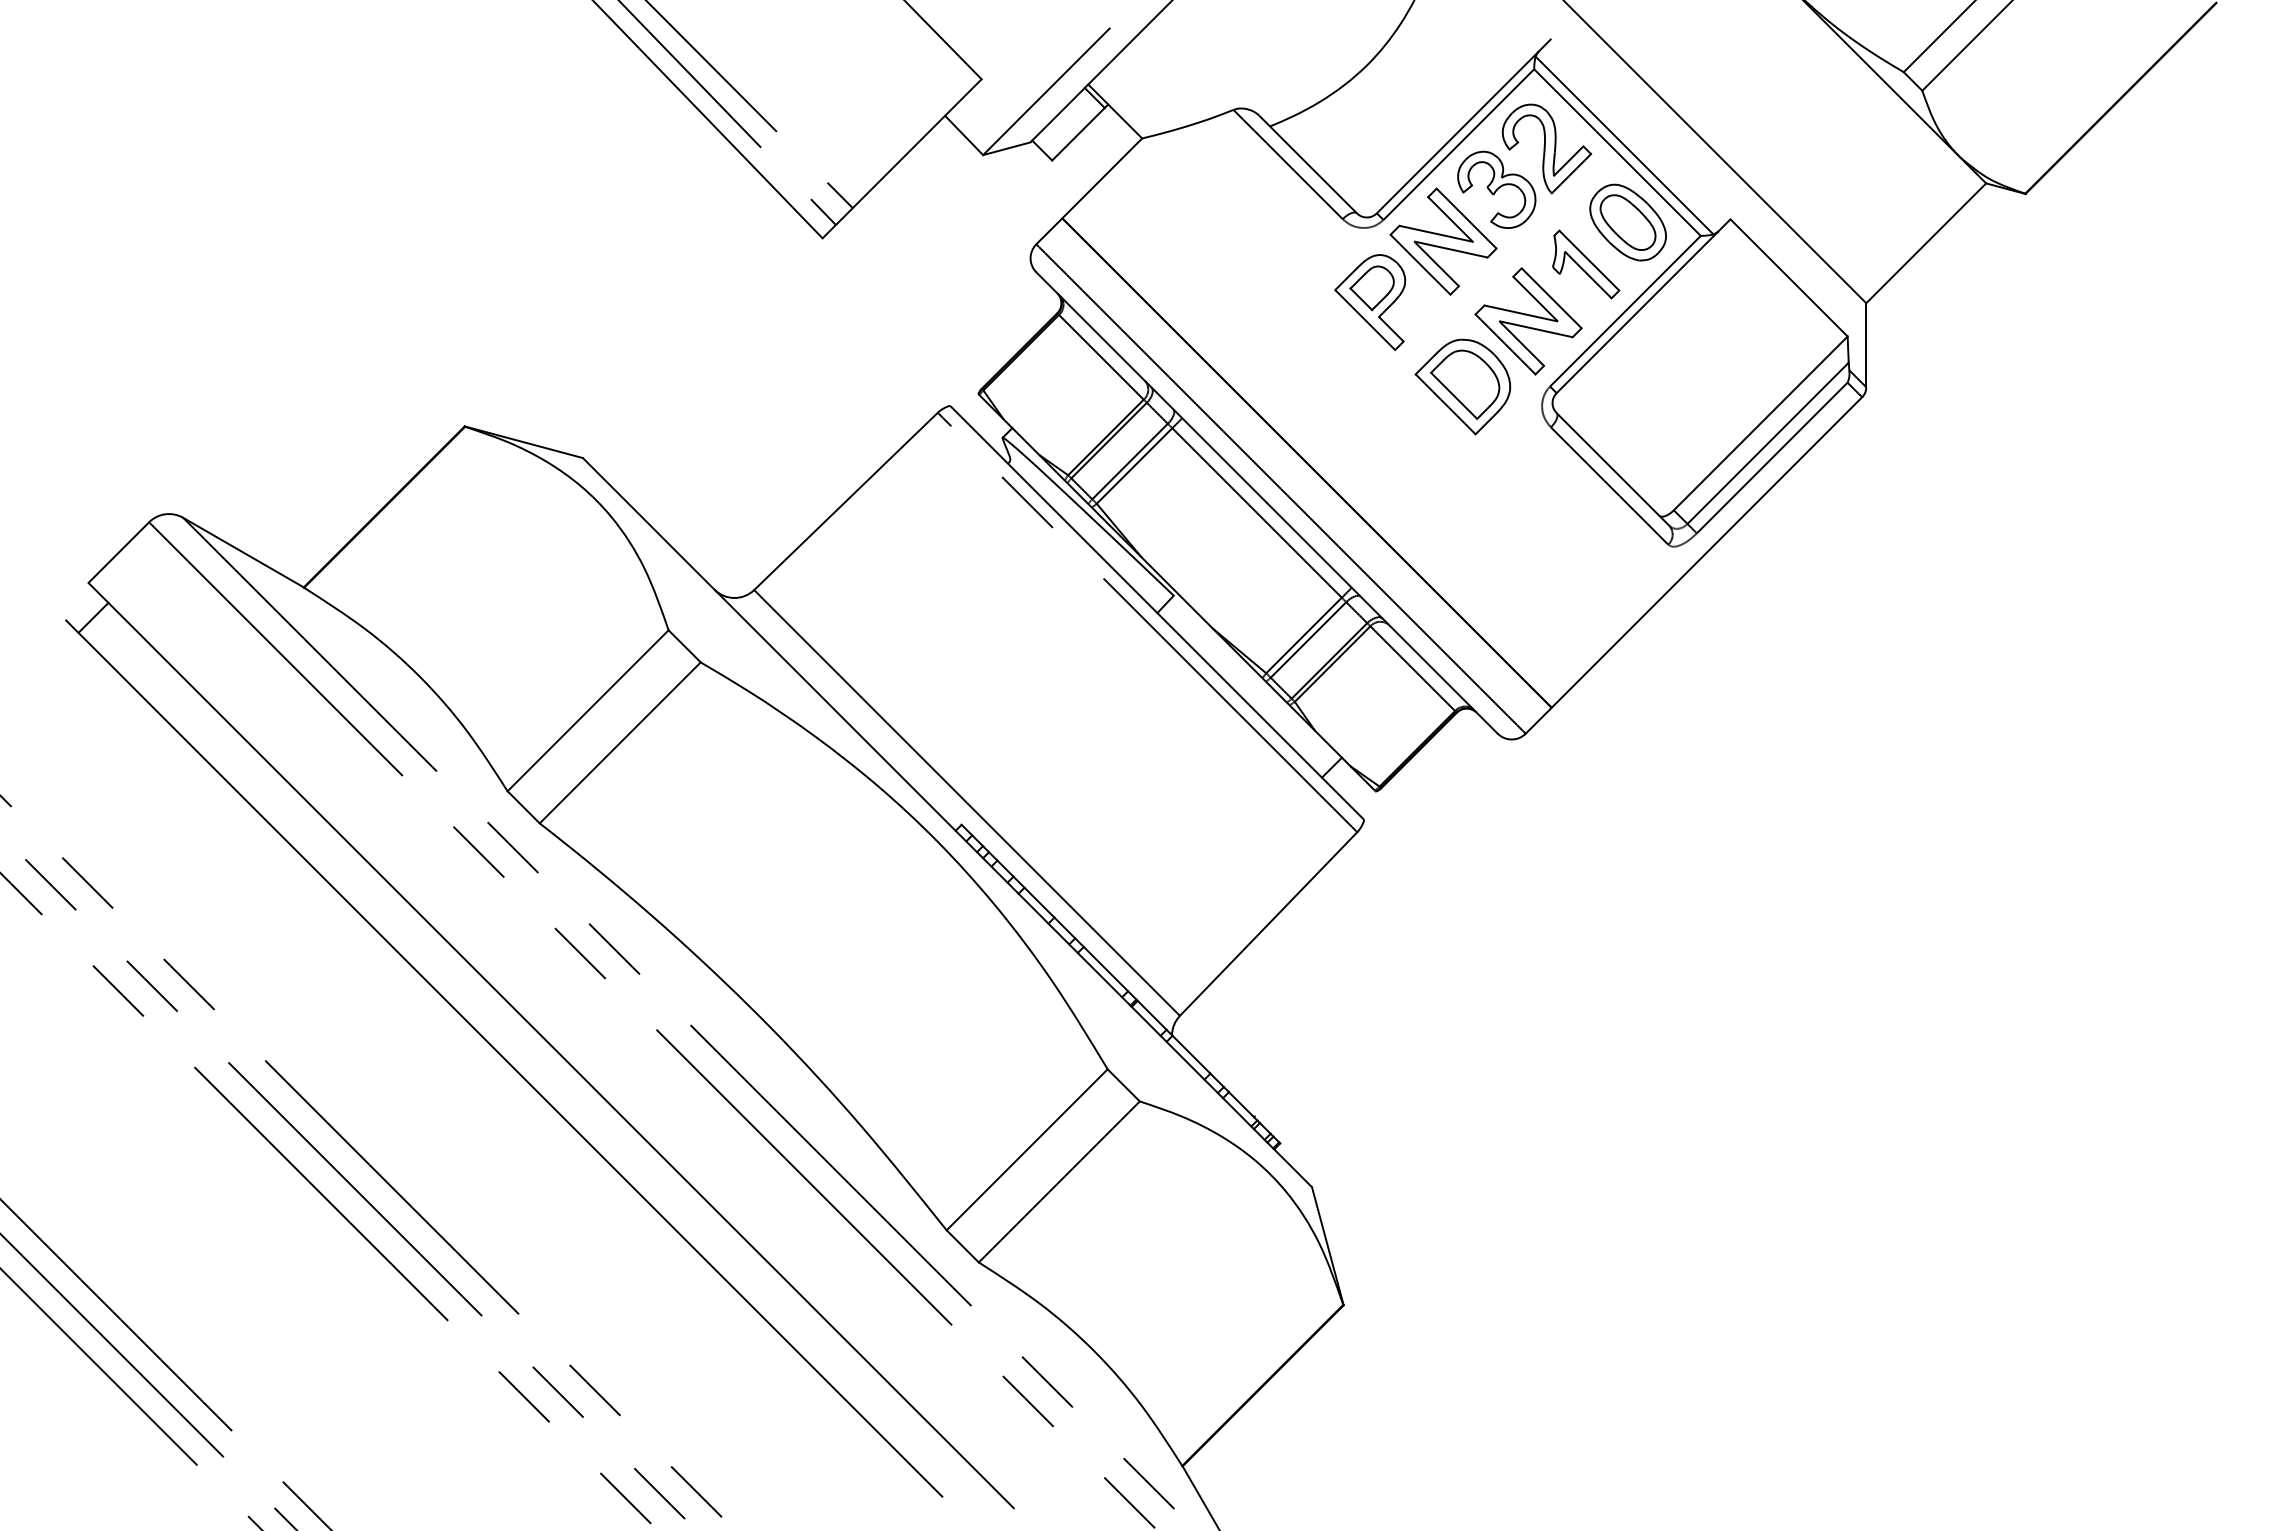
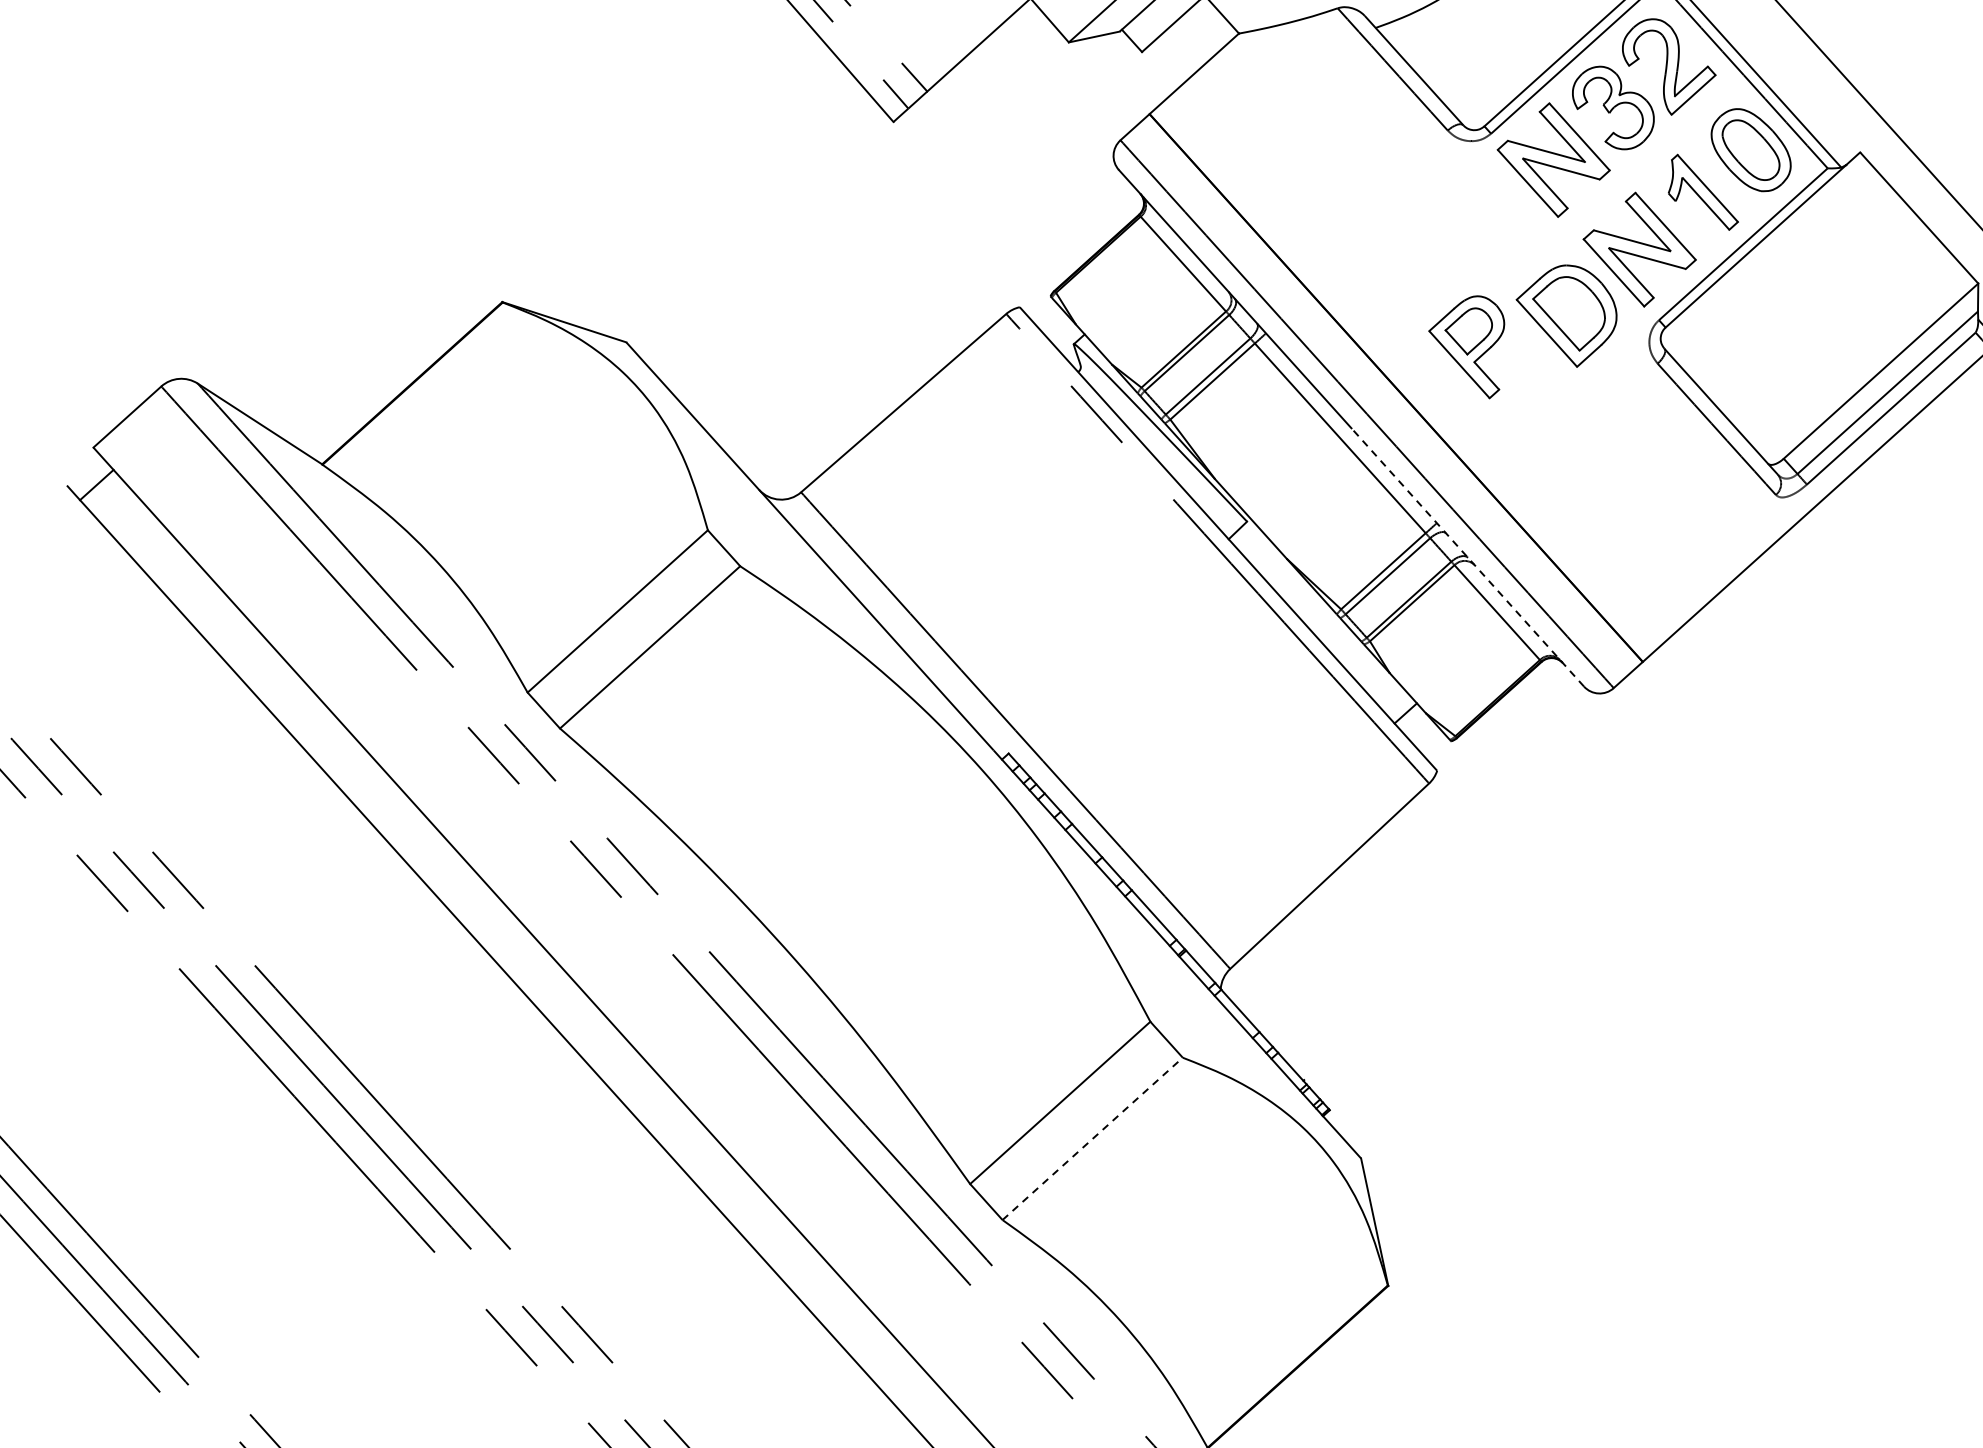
part: (1370, 302) -> (1466, 346), moved
line: (1382, 618) -> (1467, 557), solid -> dashed
line: (1059, 1181) -> (1092, 1138), solid -> dashed

